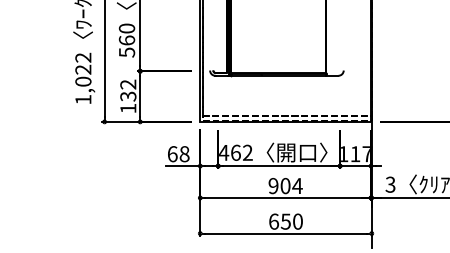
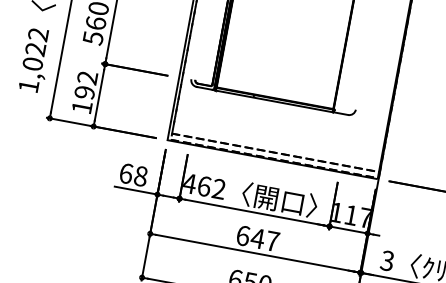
text: (128, 96) -> (85, 92), 132 -> 192
text: (285, 185) -> (257, 237), 904 -> 647

